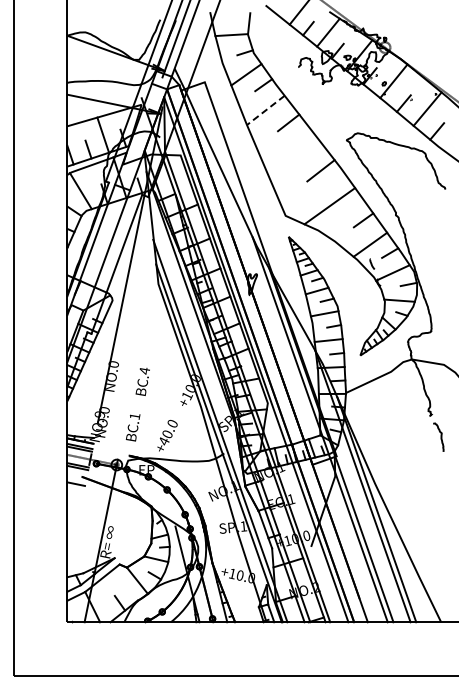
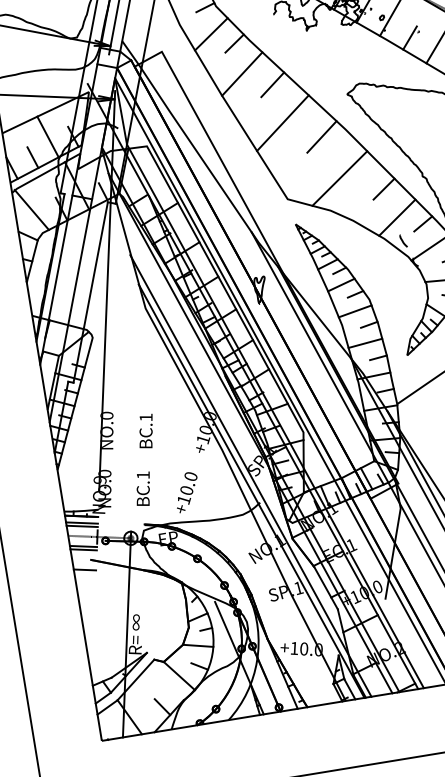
line: (265, 110) -> (241, 74), dashed -> solid
line: (291, 154) -> (282, 122), added
text: (144, 370) -> (145, 417), BC.4 -> BC.1
text: (164, 441) -> (184, 499), +40.0 -> +10.0

